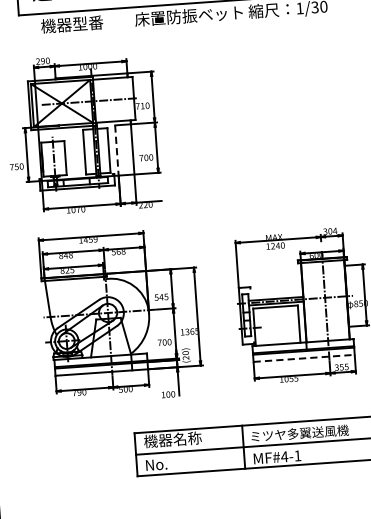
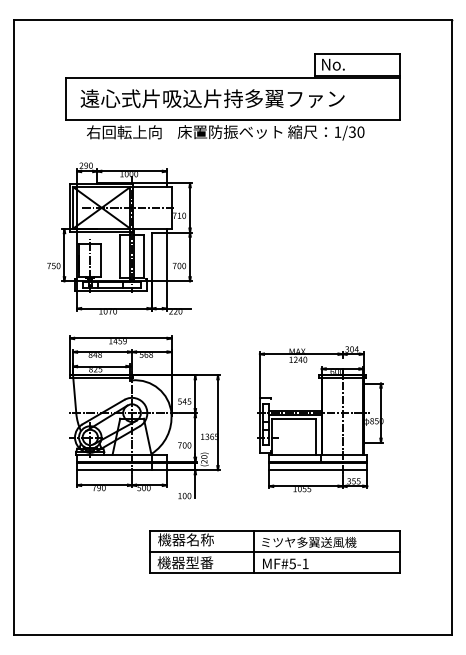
text: (80, 24) -> (124, 132), 機器型番 -> 右回転上向
line: (116, 151) -> (151, 257), dashed -> solid
line: (304, 358) -> (318, 470), dashed -> solid
text: (284, 456) -> (292, 563), MF#4-1 -> MF#5-1
text: (173, 463) -> (185, 562), No. -> 機器型番

